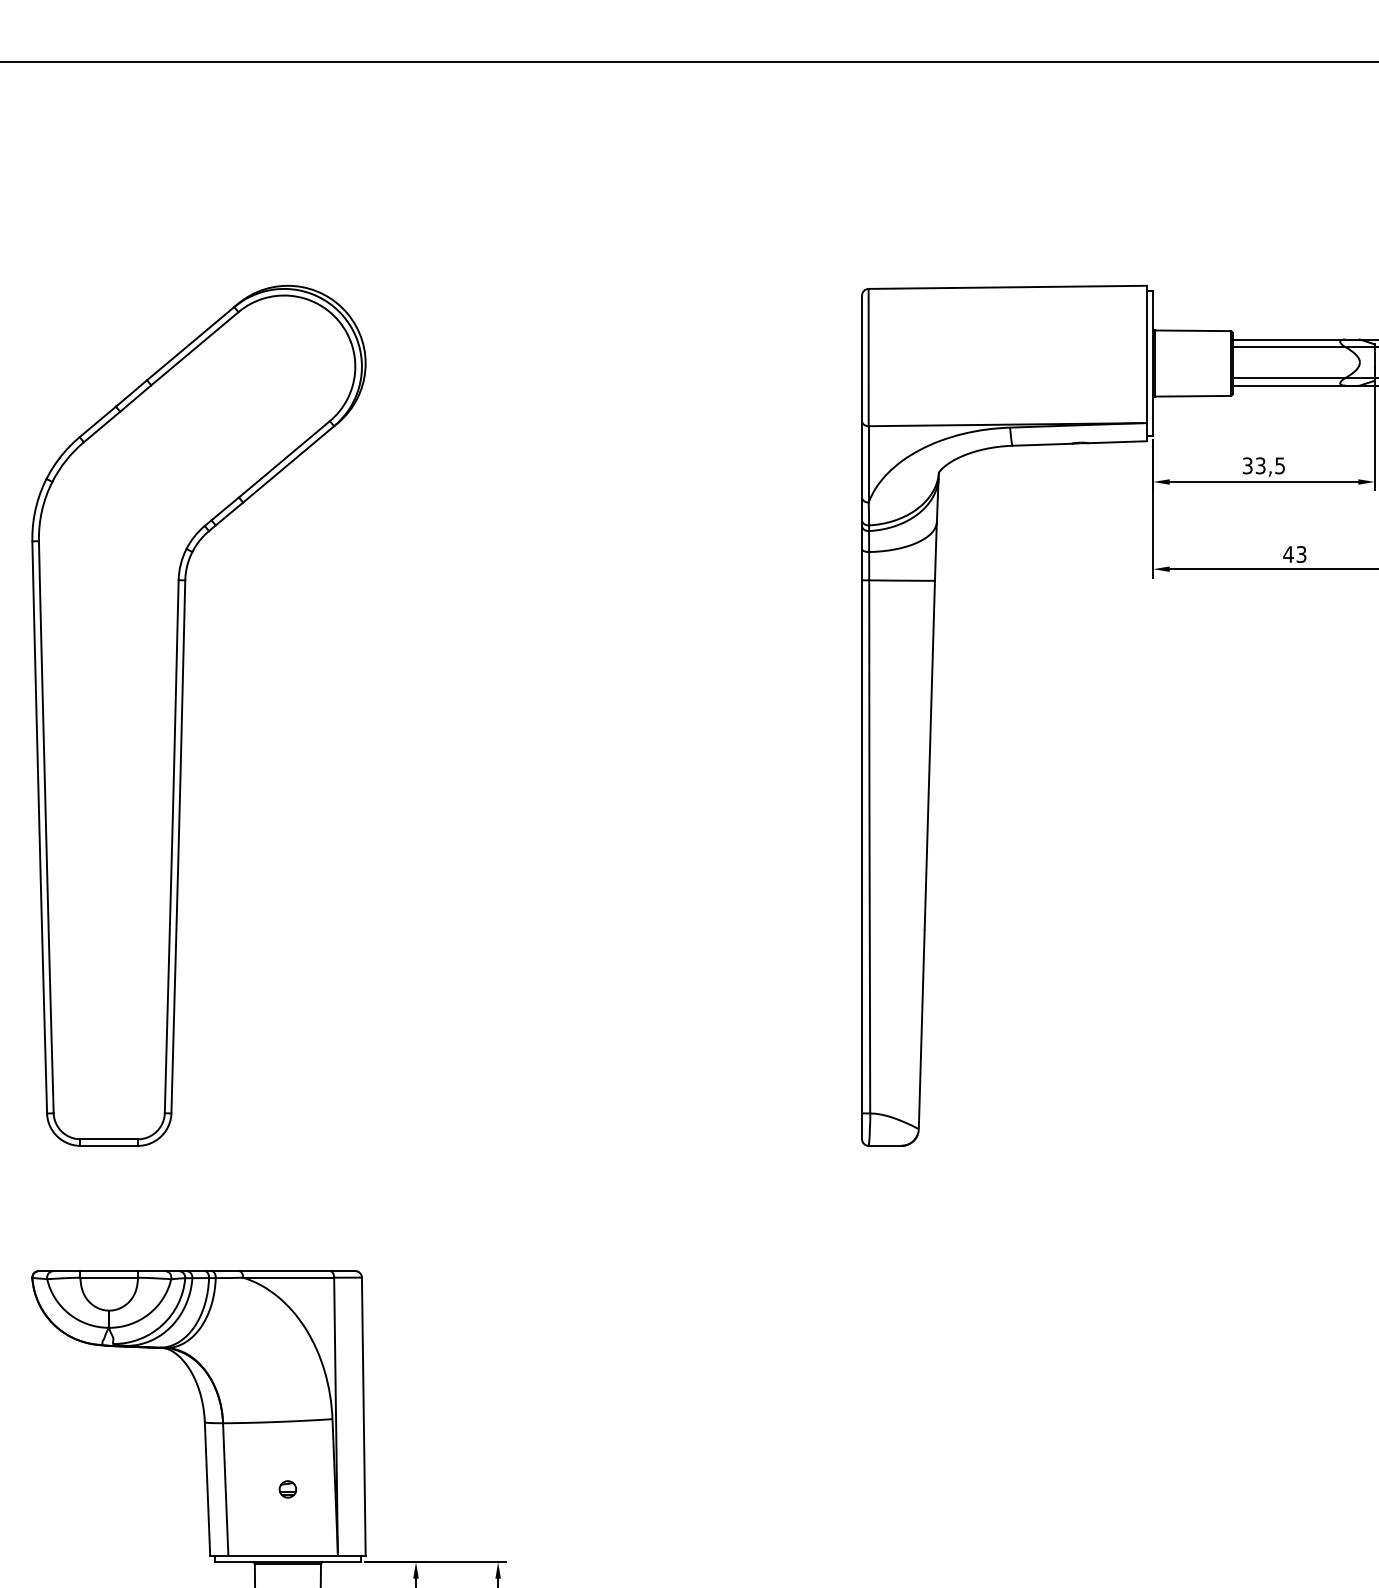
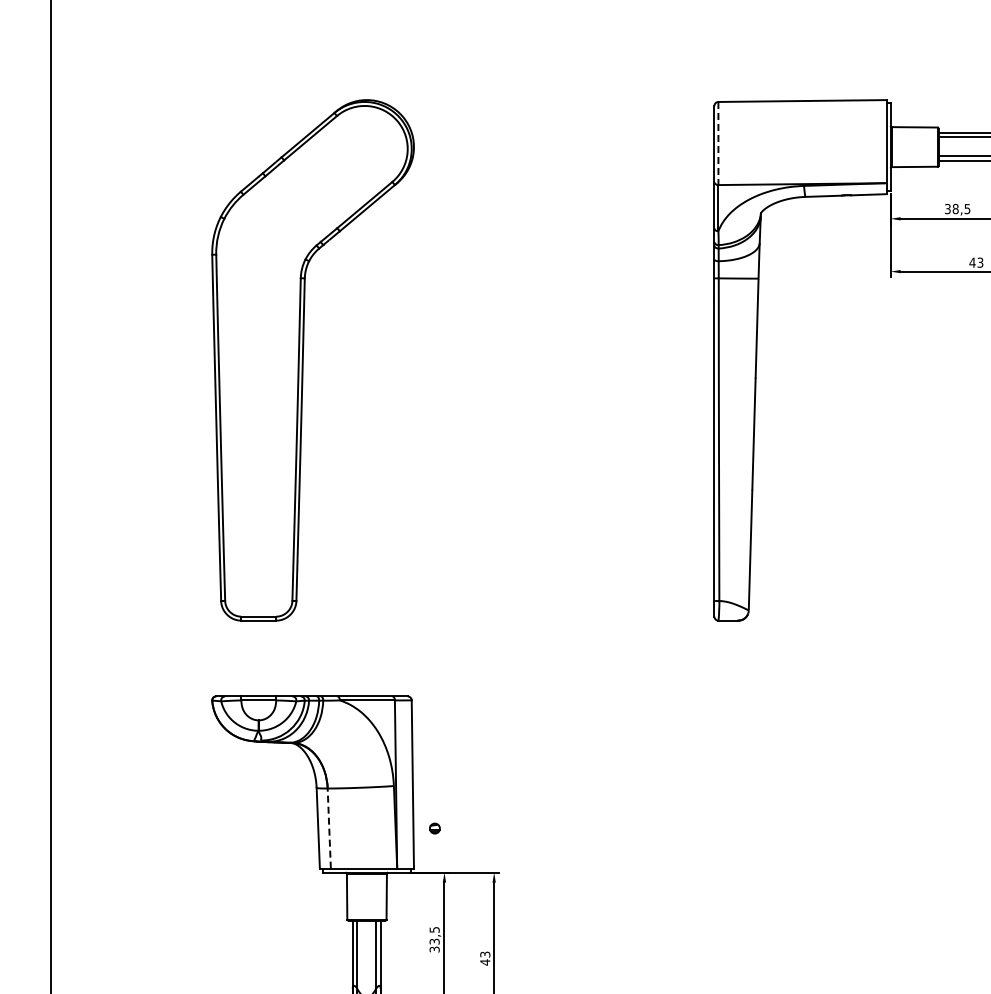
line: (868, 357) -> (718, 143), solid -> dashed
text: (1260, 466) -> (955, 209), 33,5 -> 38,5
line: (226, 1489) -> (329, 828), solid -> dashed
part: (287, 1489) -> (434, 828), moved

